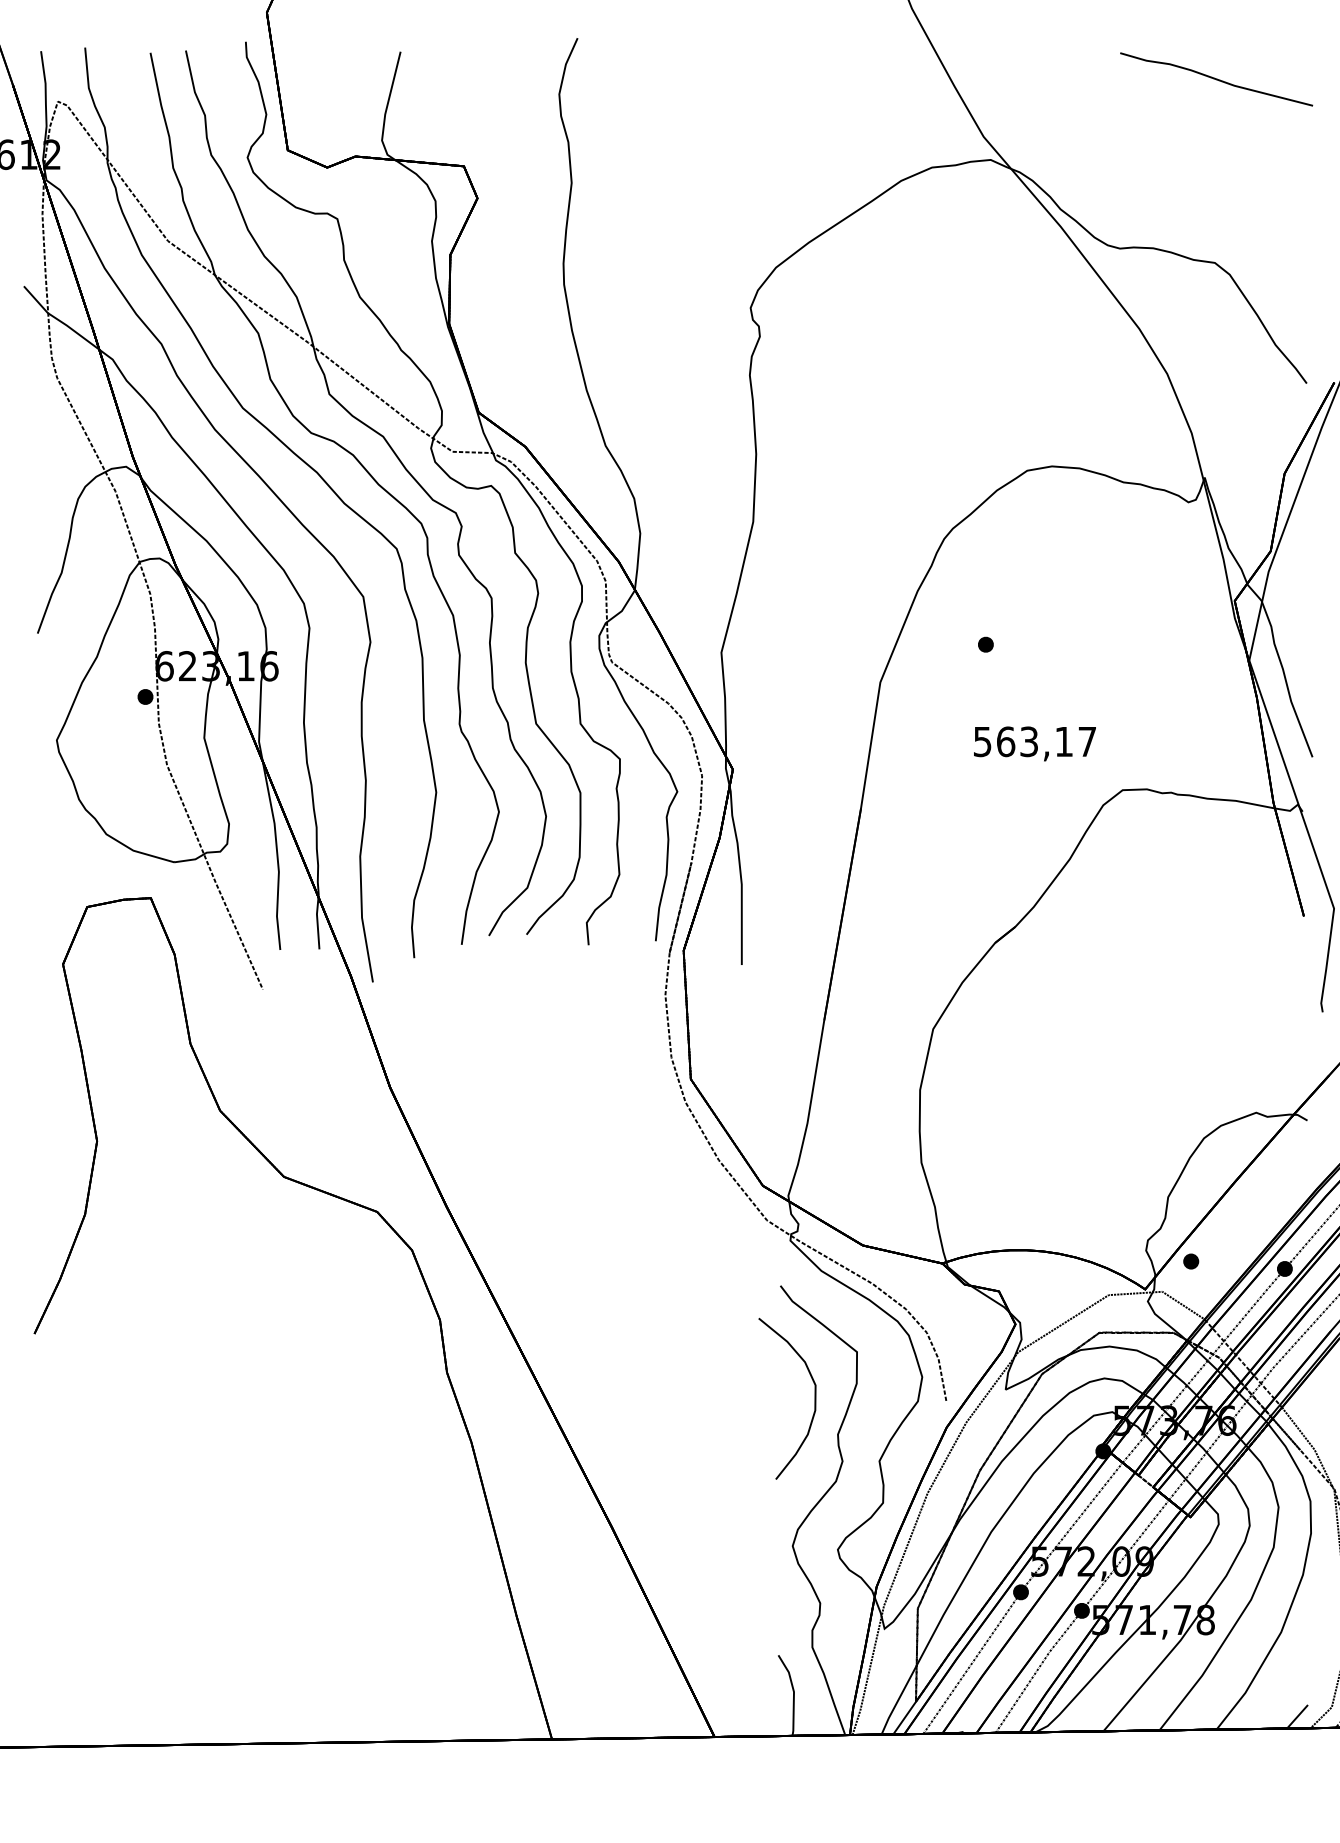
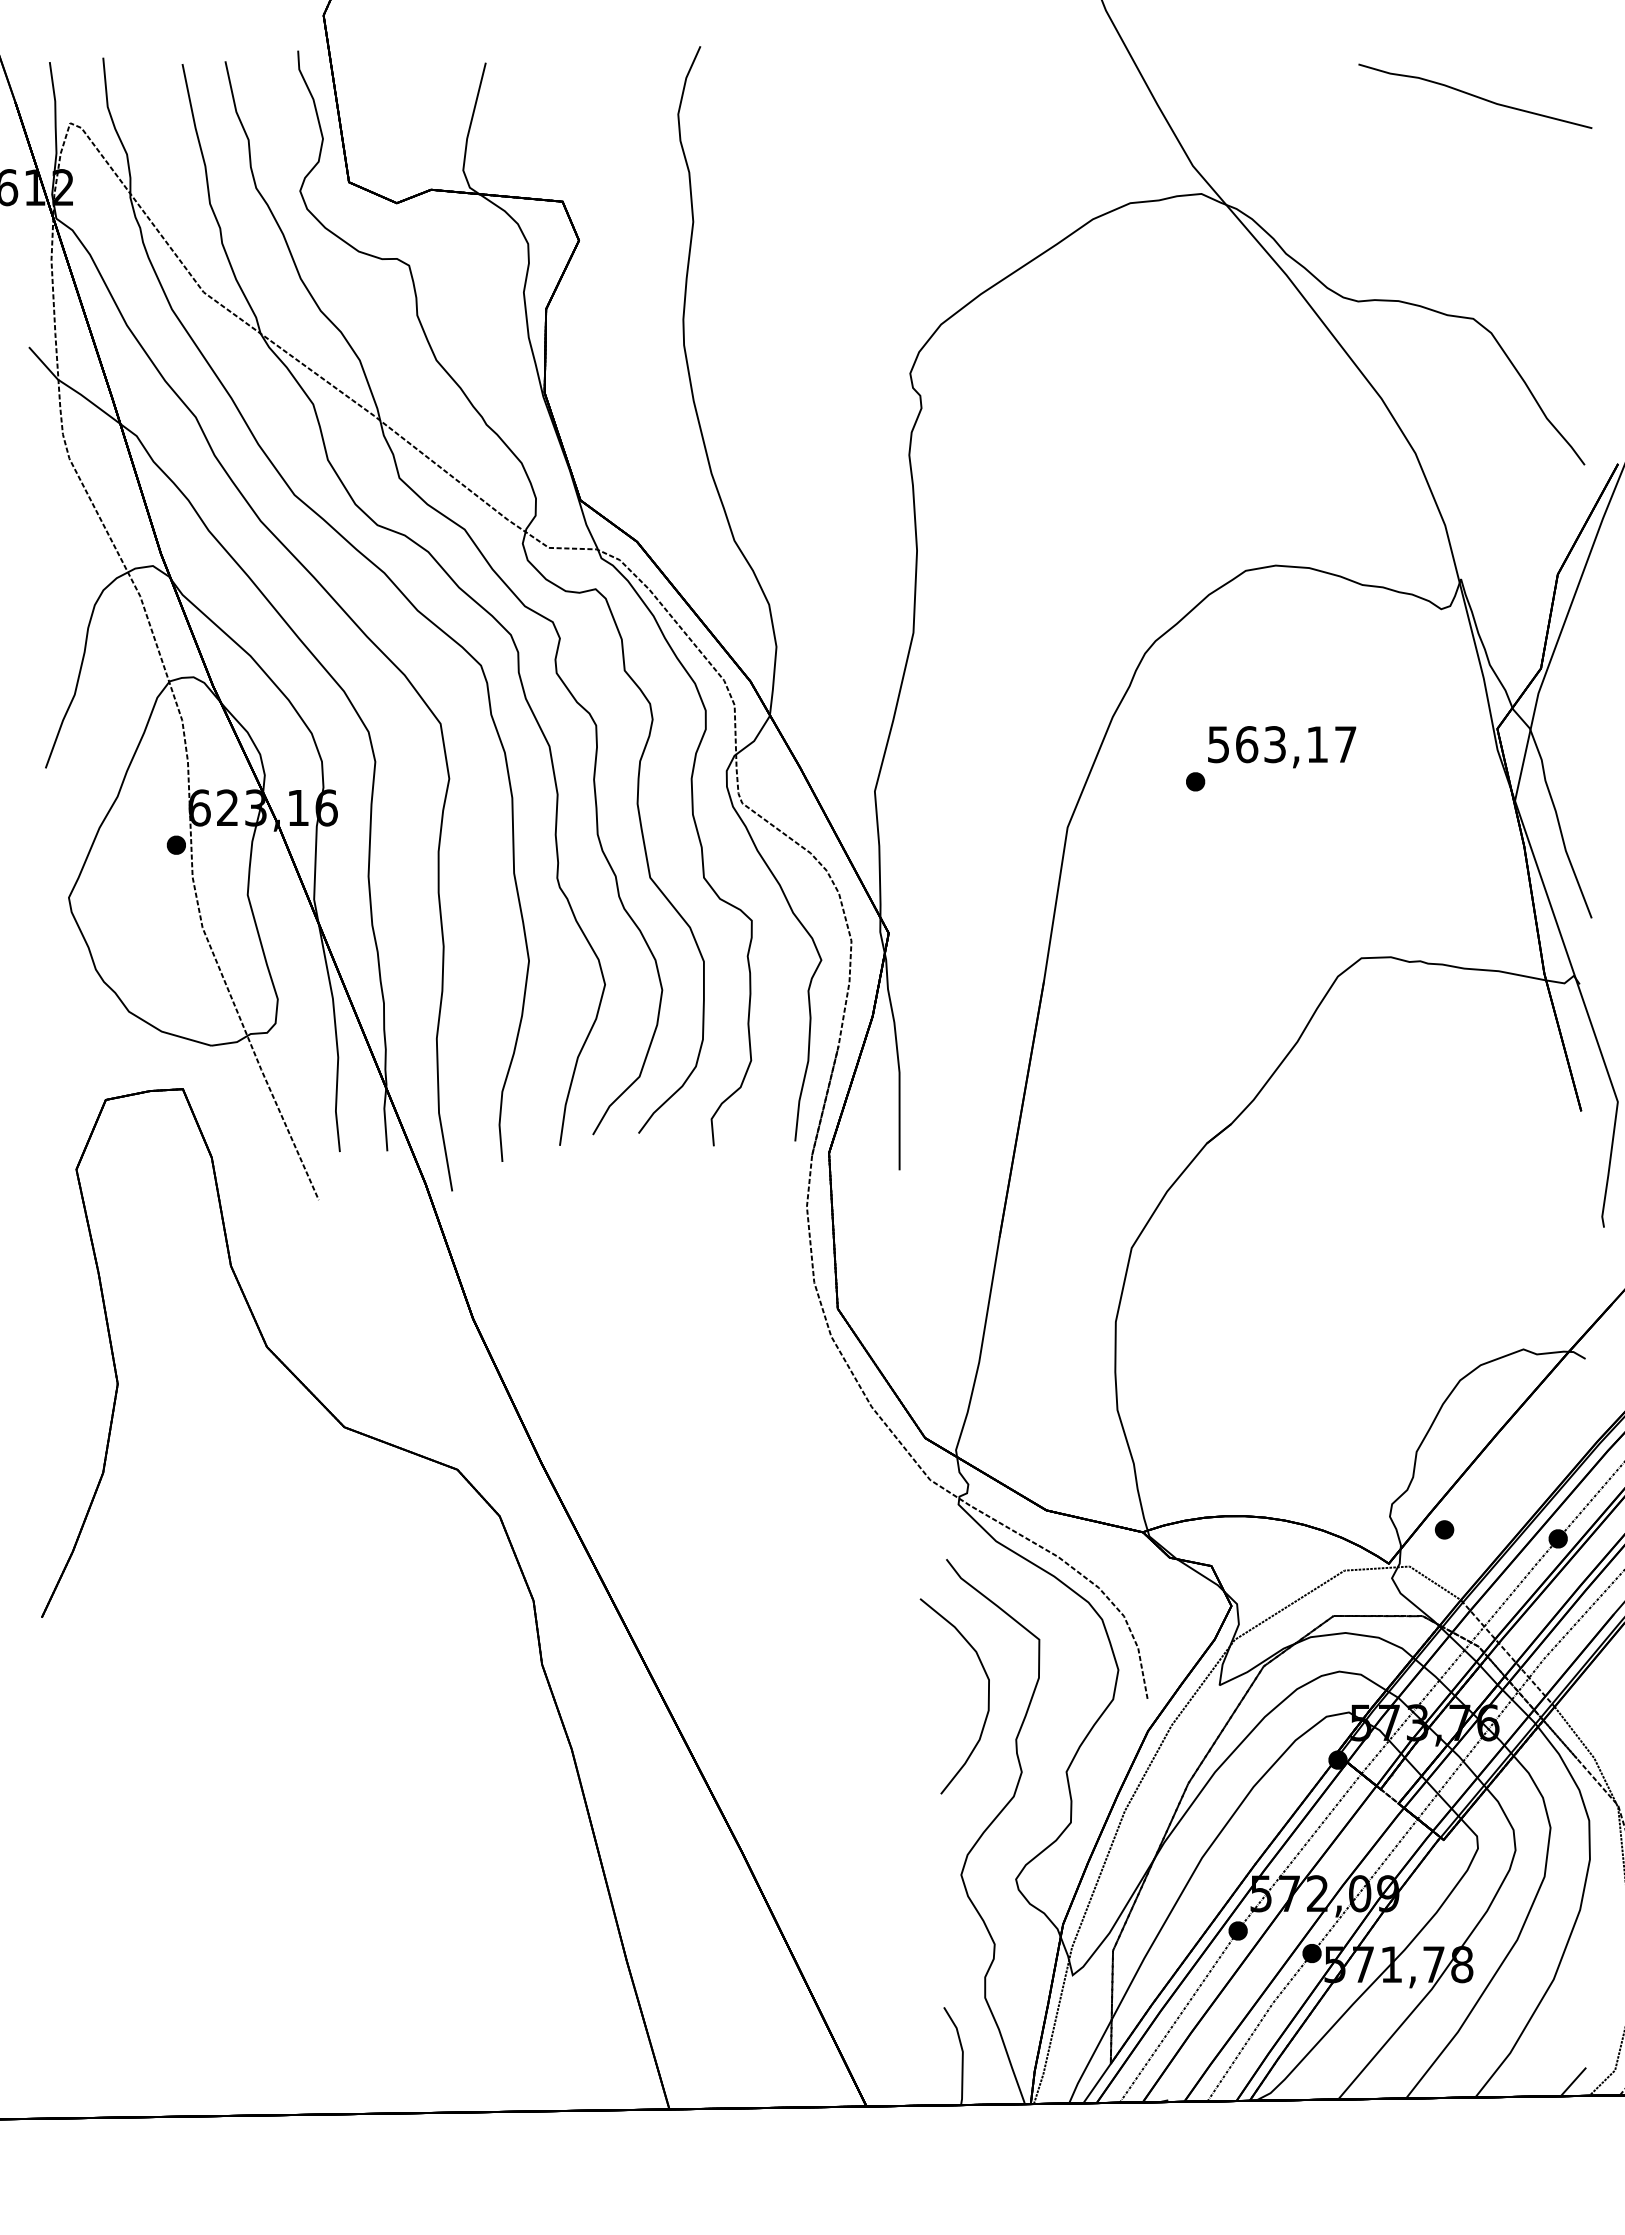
text: (1035, 744) -> (1282, 747), moved

